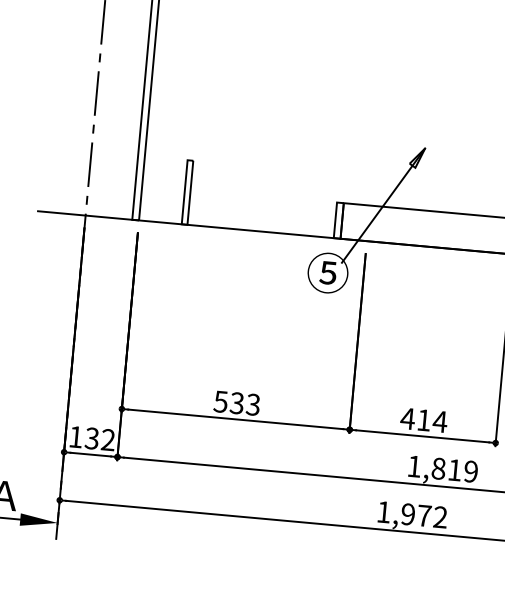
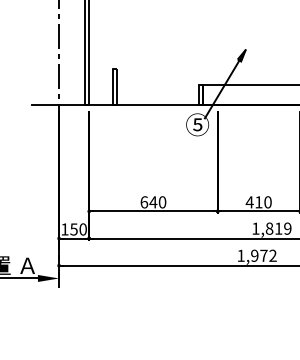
text: (237, 403) -> (153, 202), 533 -> 640
text: (439, 421) -> (267, 202), 414 -> 410
text: (100, 439) -> (78, 229), 132 -> 150

